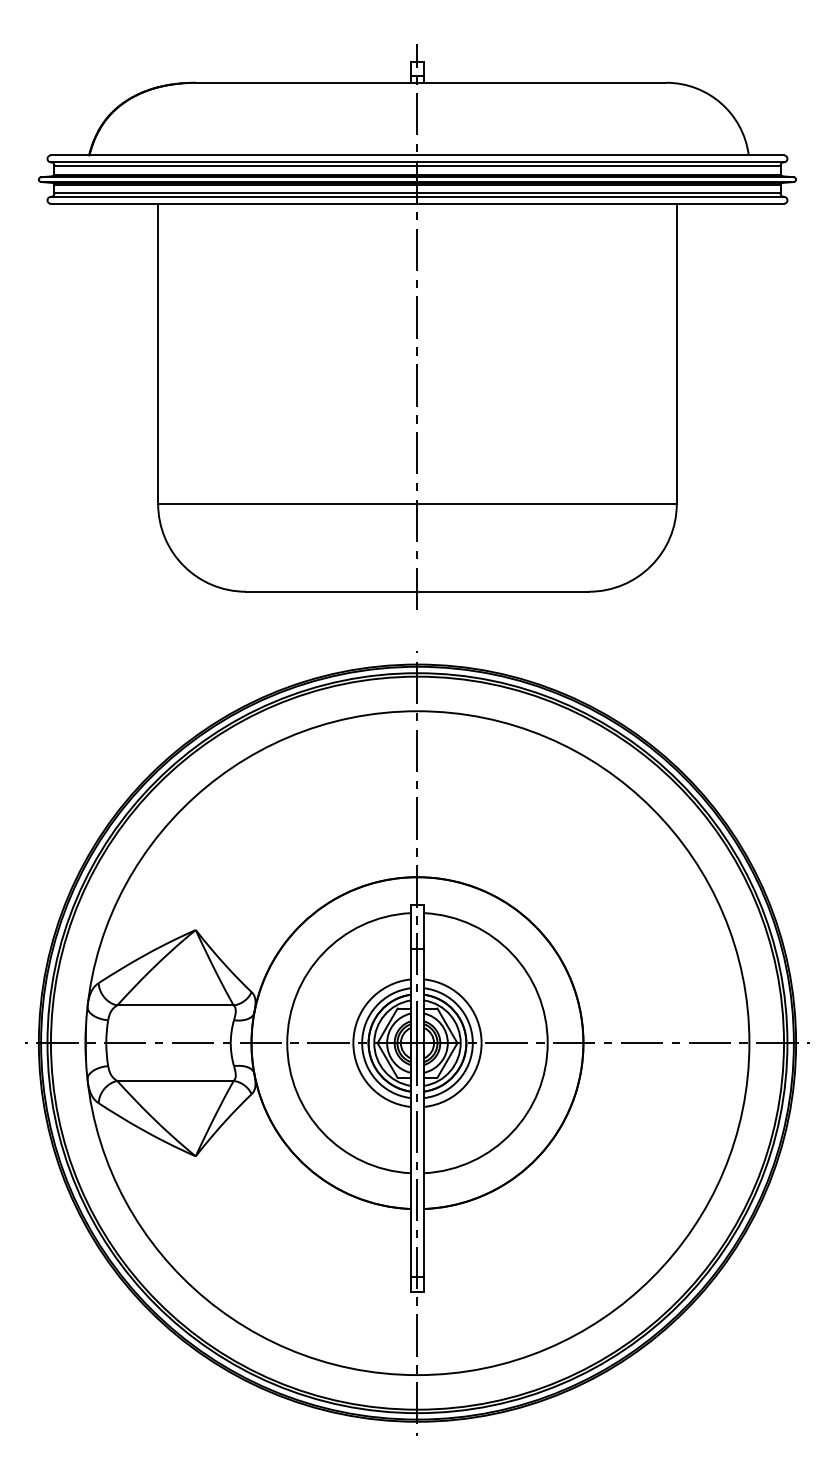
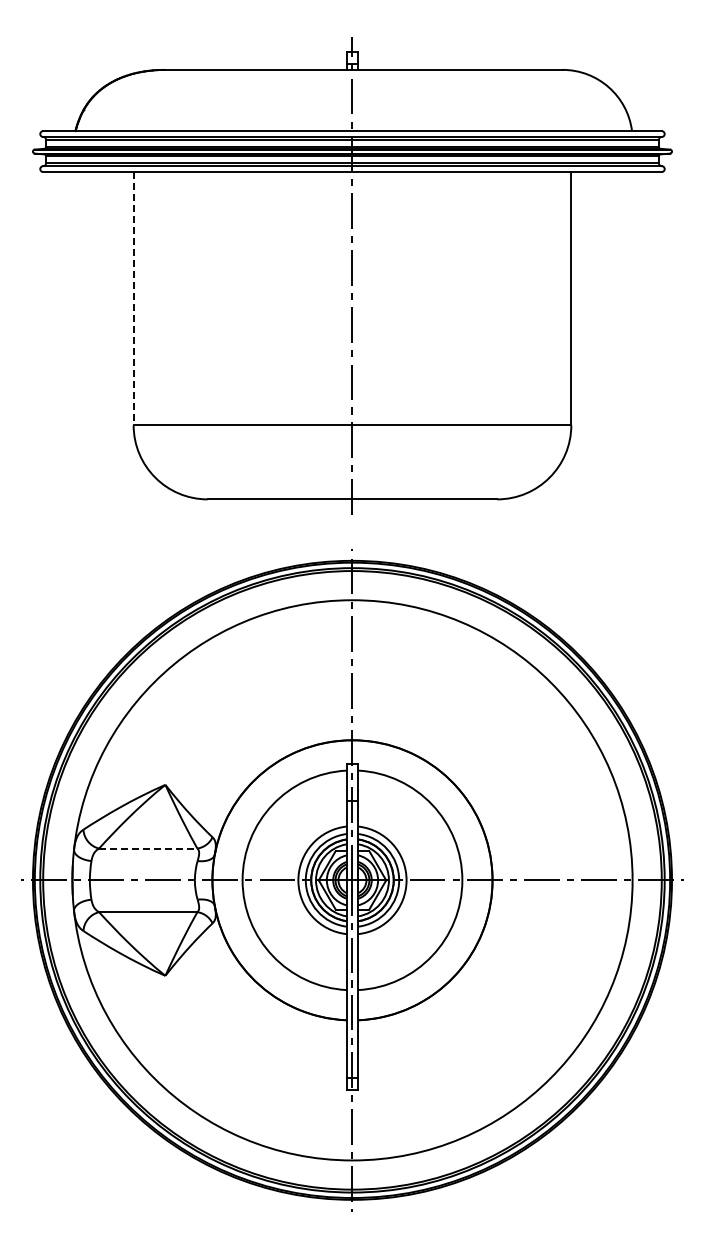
line: (157, 353) -> (133, 298), solid -> dashed
line: (175, 1005) -> (148, 848), solid -> dashed

